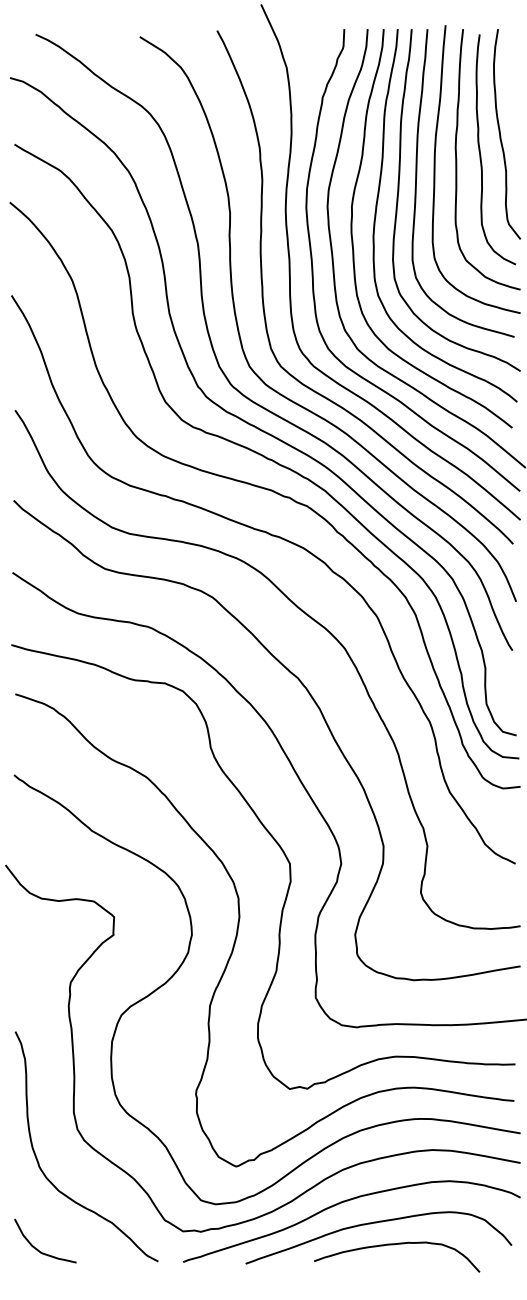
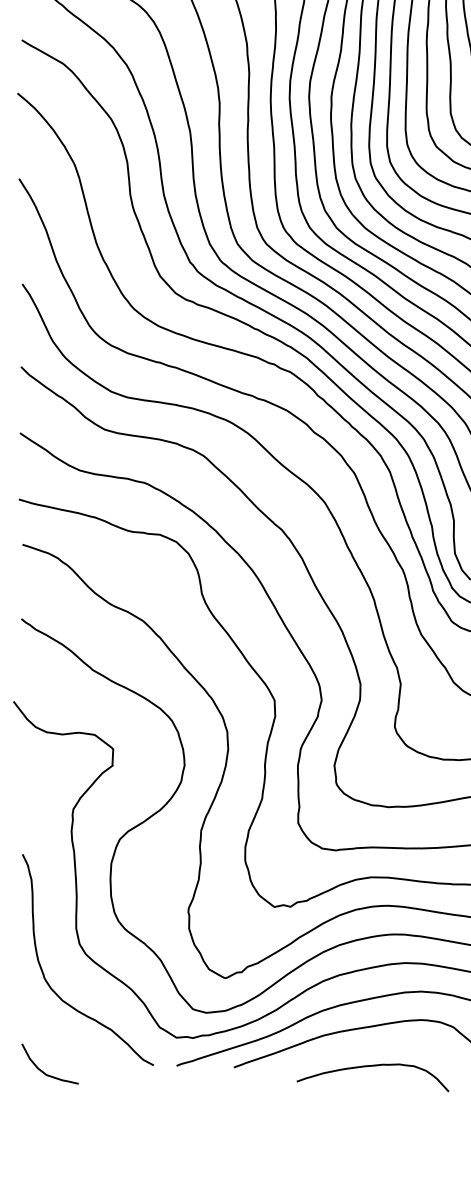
curve: (394, 1245) -> (370, 1067), moved
curve: (37, 1248) -> (42, 1070), moved

